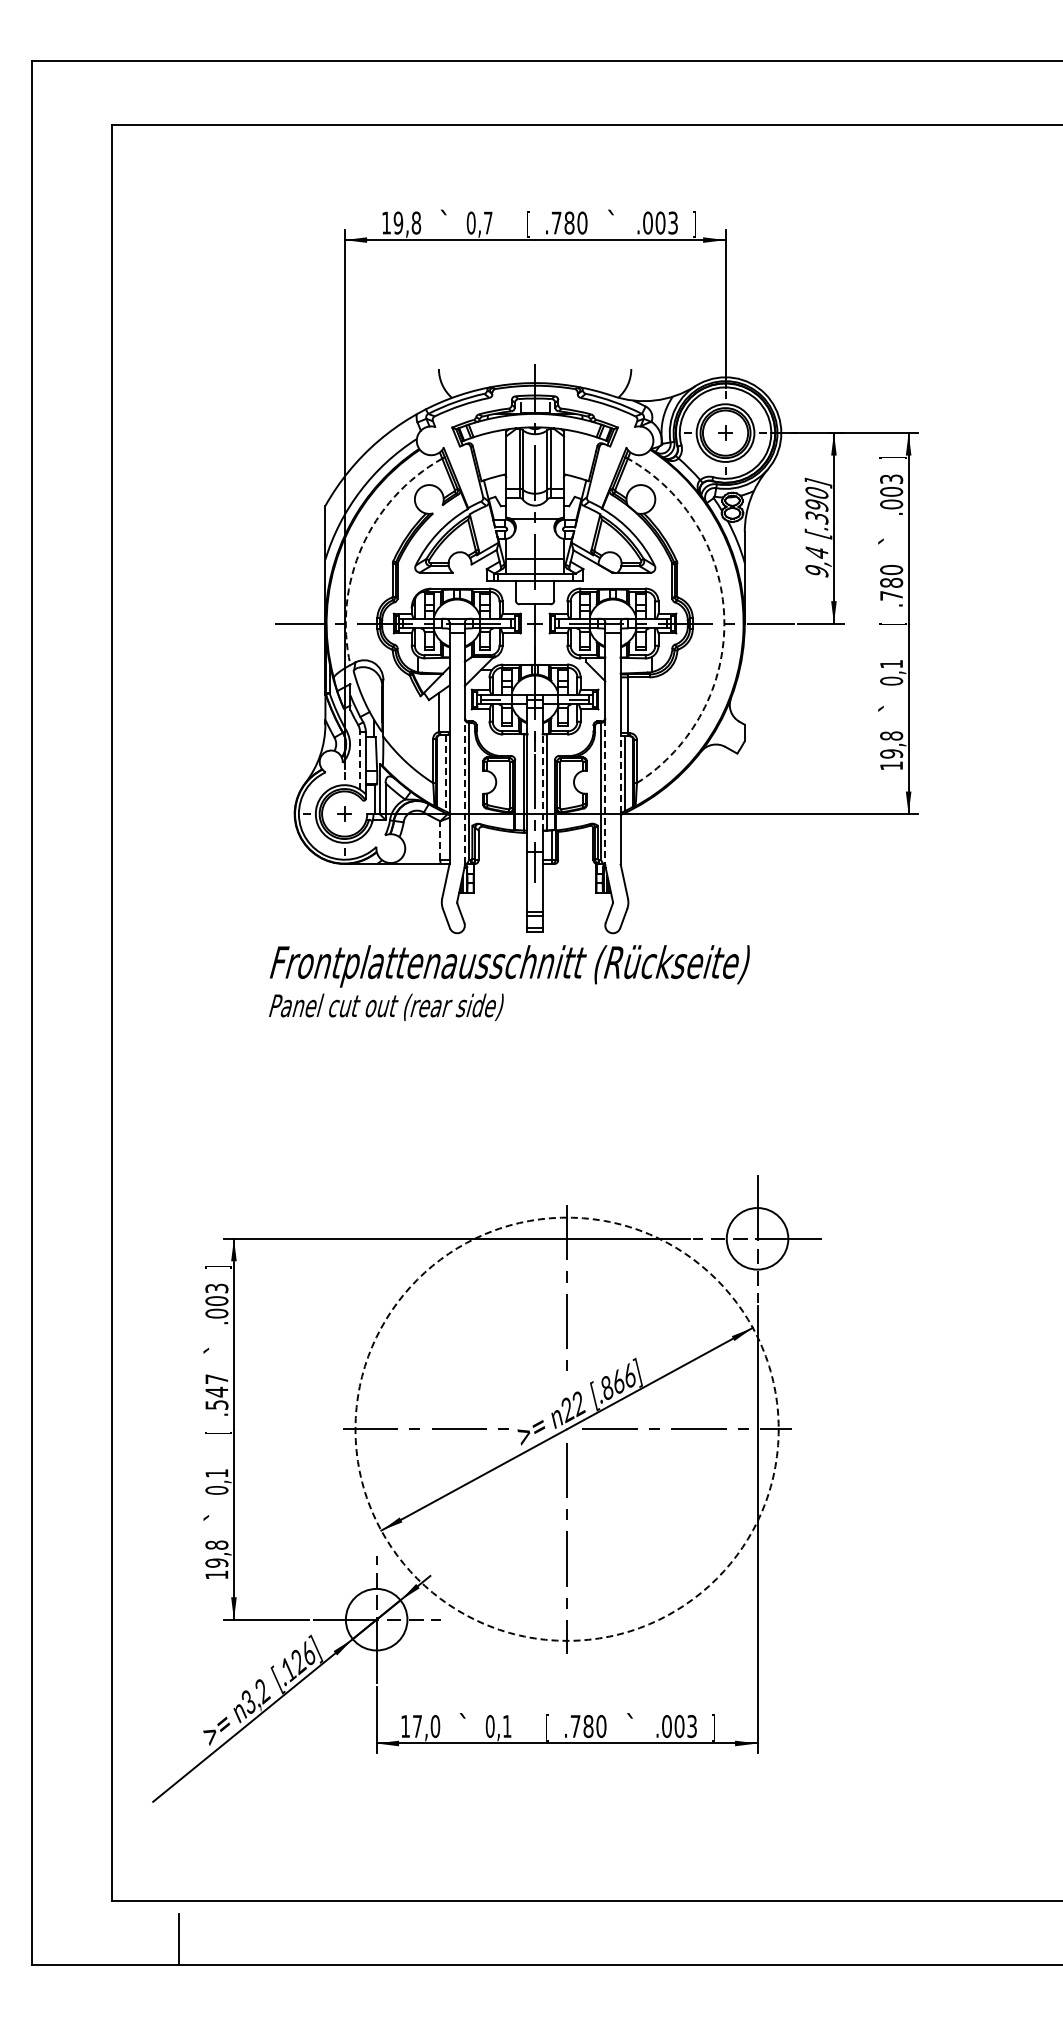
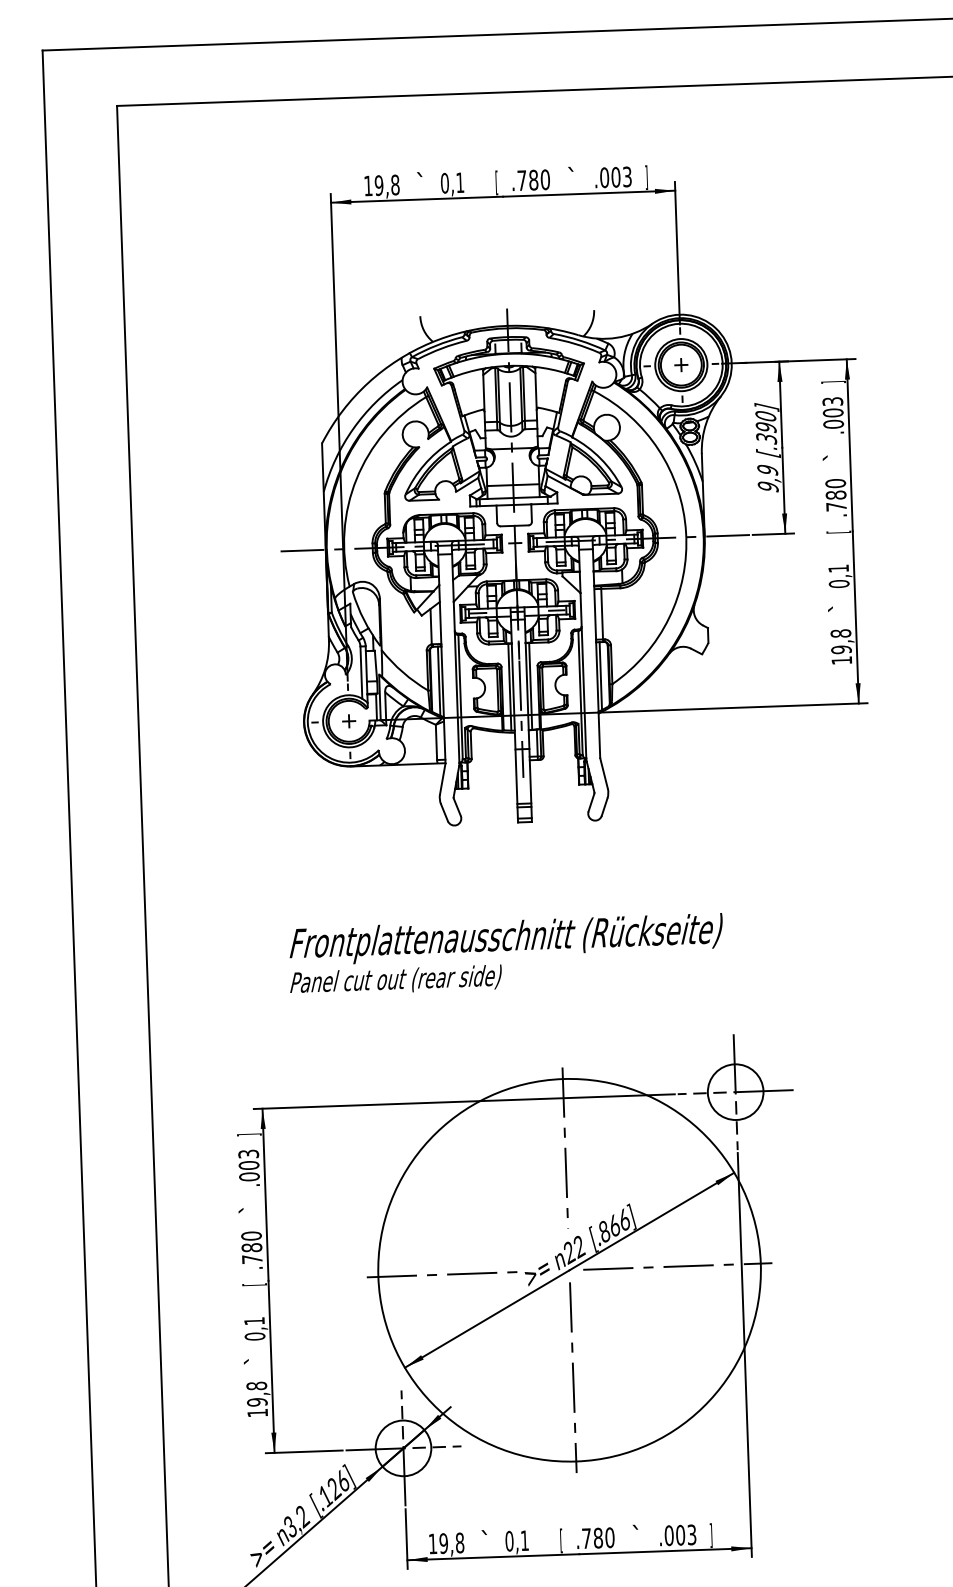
text: (488, 222) -> (460, 182), 0,7 -> 0,1
arc: (362, 546) -> (356, 479), dashed -> solid
text: (816, 552) -> (767, 470), 9,4 -> 9,9
arc: (724, 618) -> (686, 532), dashed -> solid
line: (360, 760) -> (361, 672), dashed -> solid
line: (445, 773) -> (439, 681), dashed -> solid
line: (620, 774) -> (597, 676), dashed -> solid
line: (542, 782) -> (526, 686), dashed -> solid
line: (464, 791) -> (456, 697), dashed -> solid
line: (605, 792) -> (584, 693), dashed -> solid
line: (440, 840) -> (436, 742), dashed -> solid
text: (509, 982) -> (506, 954), moved
text: (216, 1391) -> (251, 1247), .547 -> .780
circle: (566, 1428) -> (569, 1269), dashed -> solid
text: (426, 1726) -> (451, 1543), 17,0 -> 19,8

